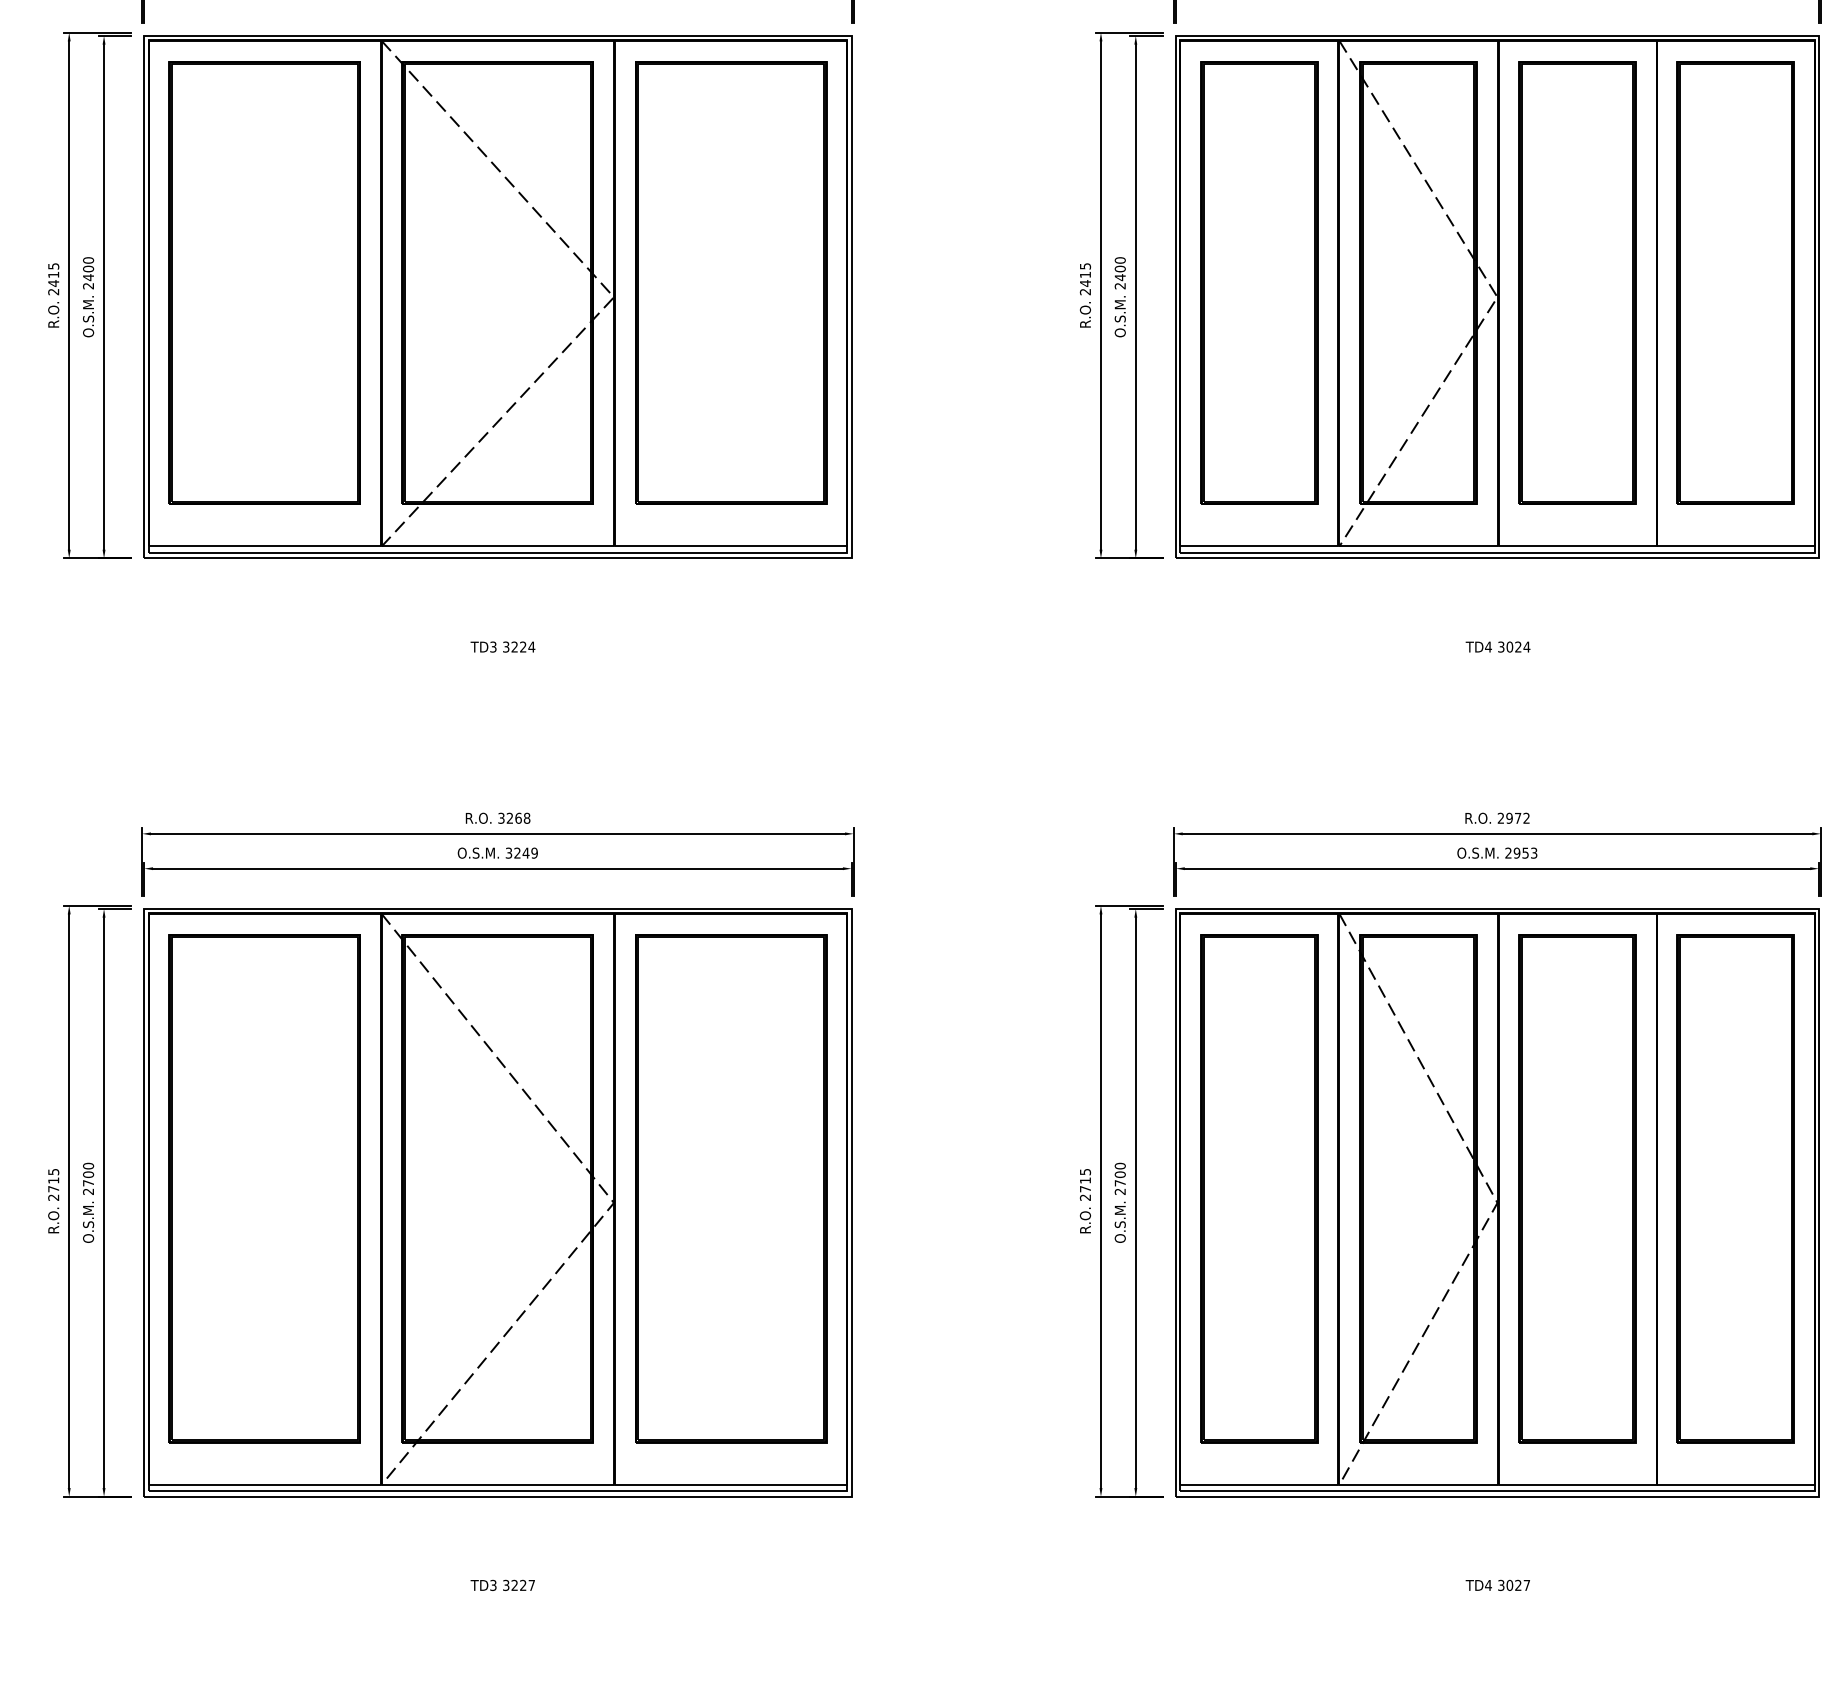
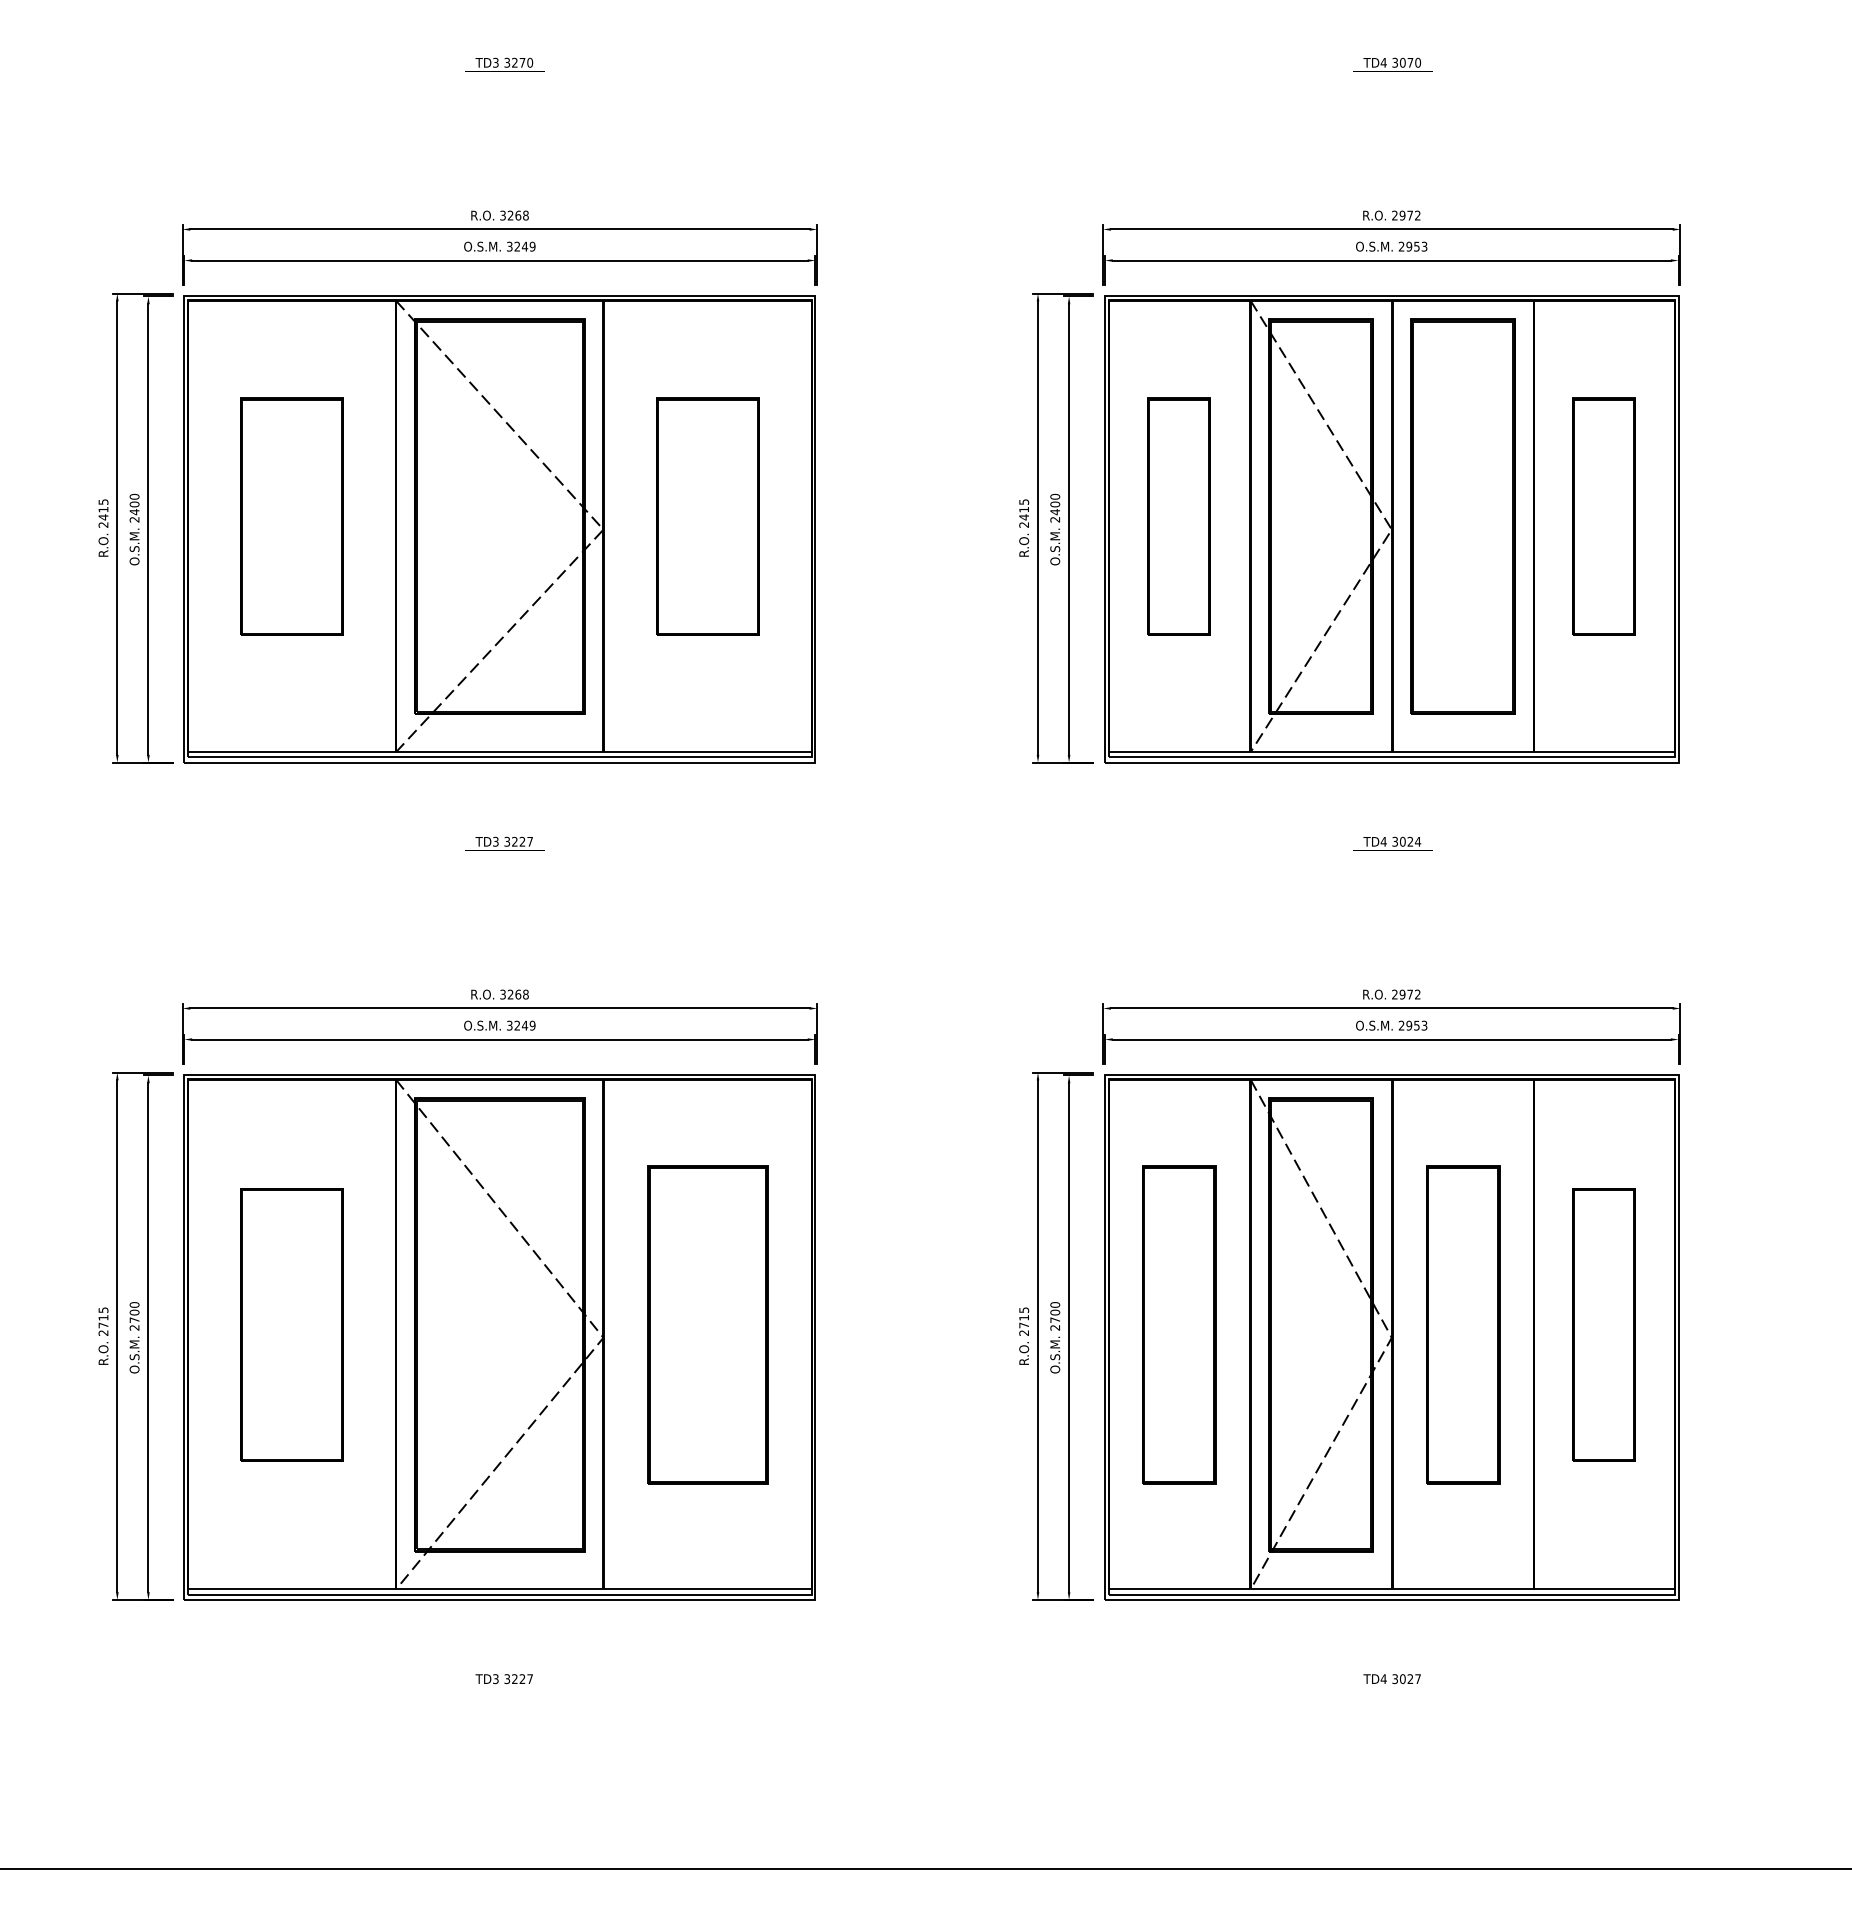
part: (264, 282) -> (291, 516), size x0.6
part: (730, 282) -> (707, 516), size x0.6
part: (1258, 282) -> (1178, 516), size x0.6
part: (1734, 282) -> (1603, 516), size x0.6
text: (532, 646) -> (530, 841), 3224 -> 3227
part: (264, 1188) -> (291, 1324), size x0.6
part: (730, 1188) -> (707, 1324), size x0.7
part: (1258, 1188) -> (1178, 1324), size x0.7
part: (1576, 1188) -> (1462, 1324), size x0.7
part: (1734, 1188) -> (1603, 1324), size x0.6

